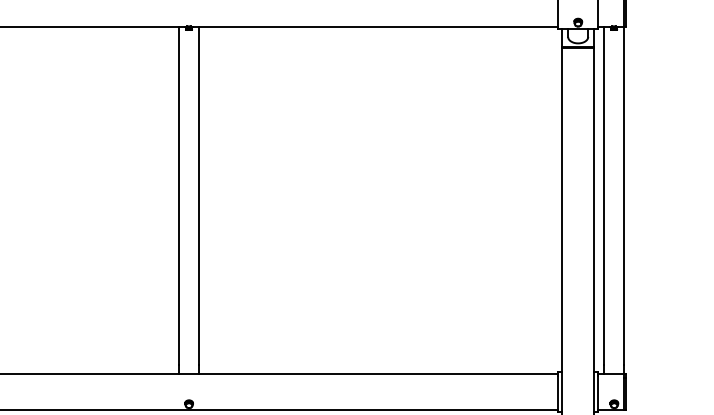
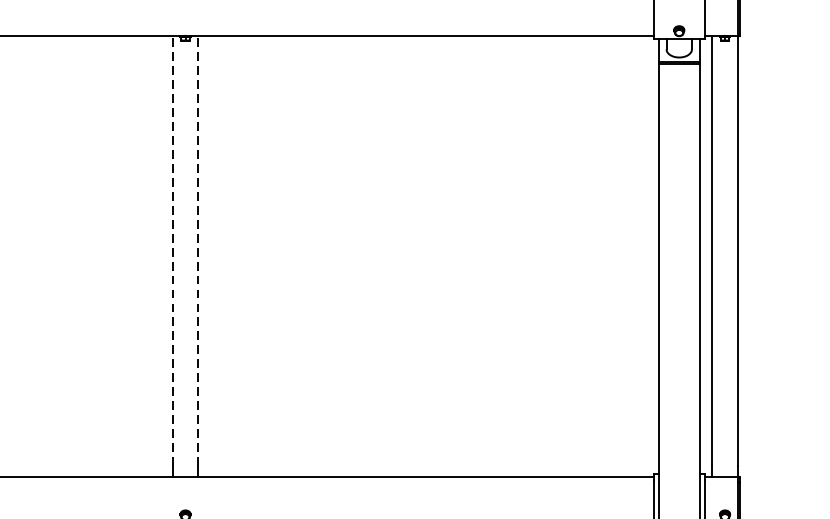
line: (179, 195) -> (173, 250), solid -> dashed
line: (199, 195) -> (198, 250), solid -> dashed

